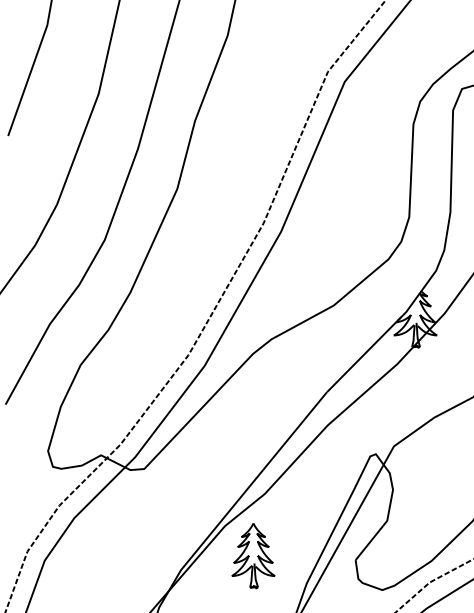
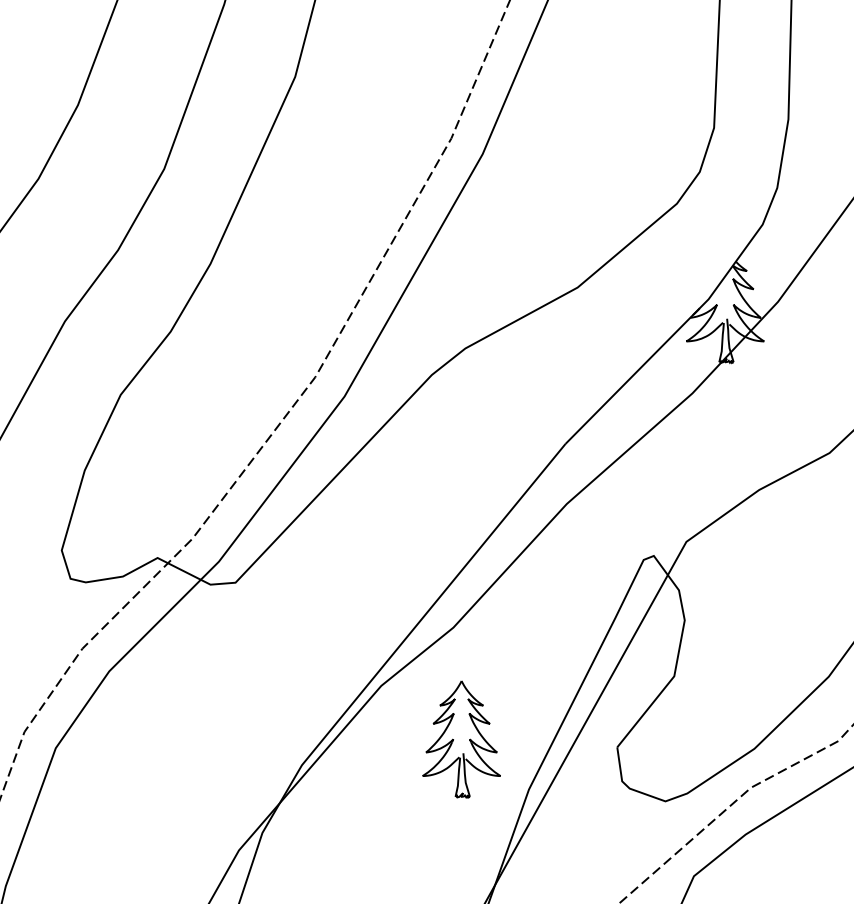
part: (253, 556) -> (461, 740), moved

